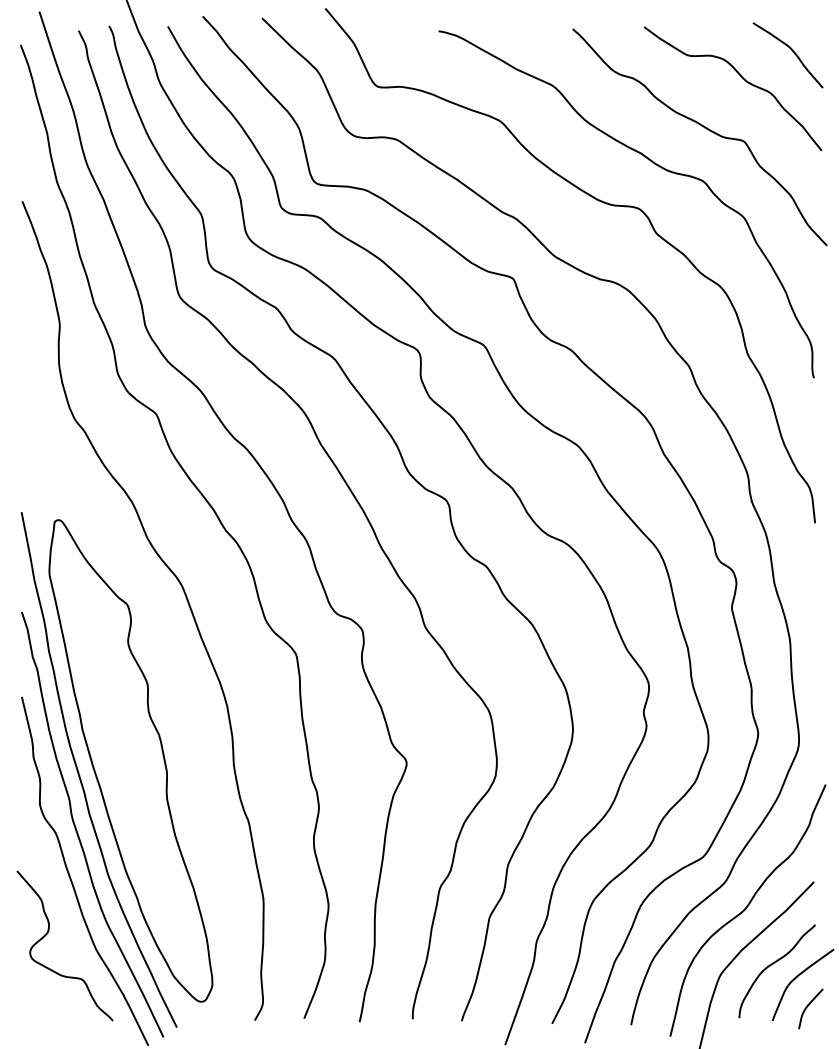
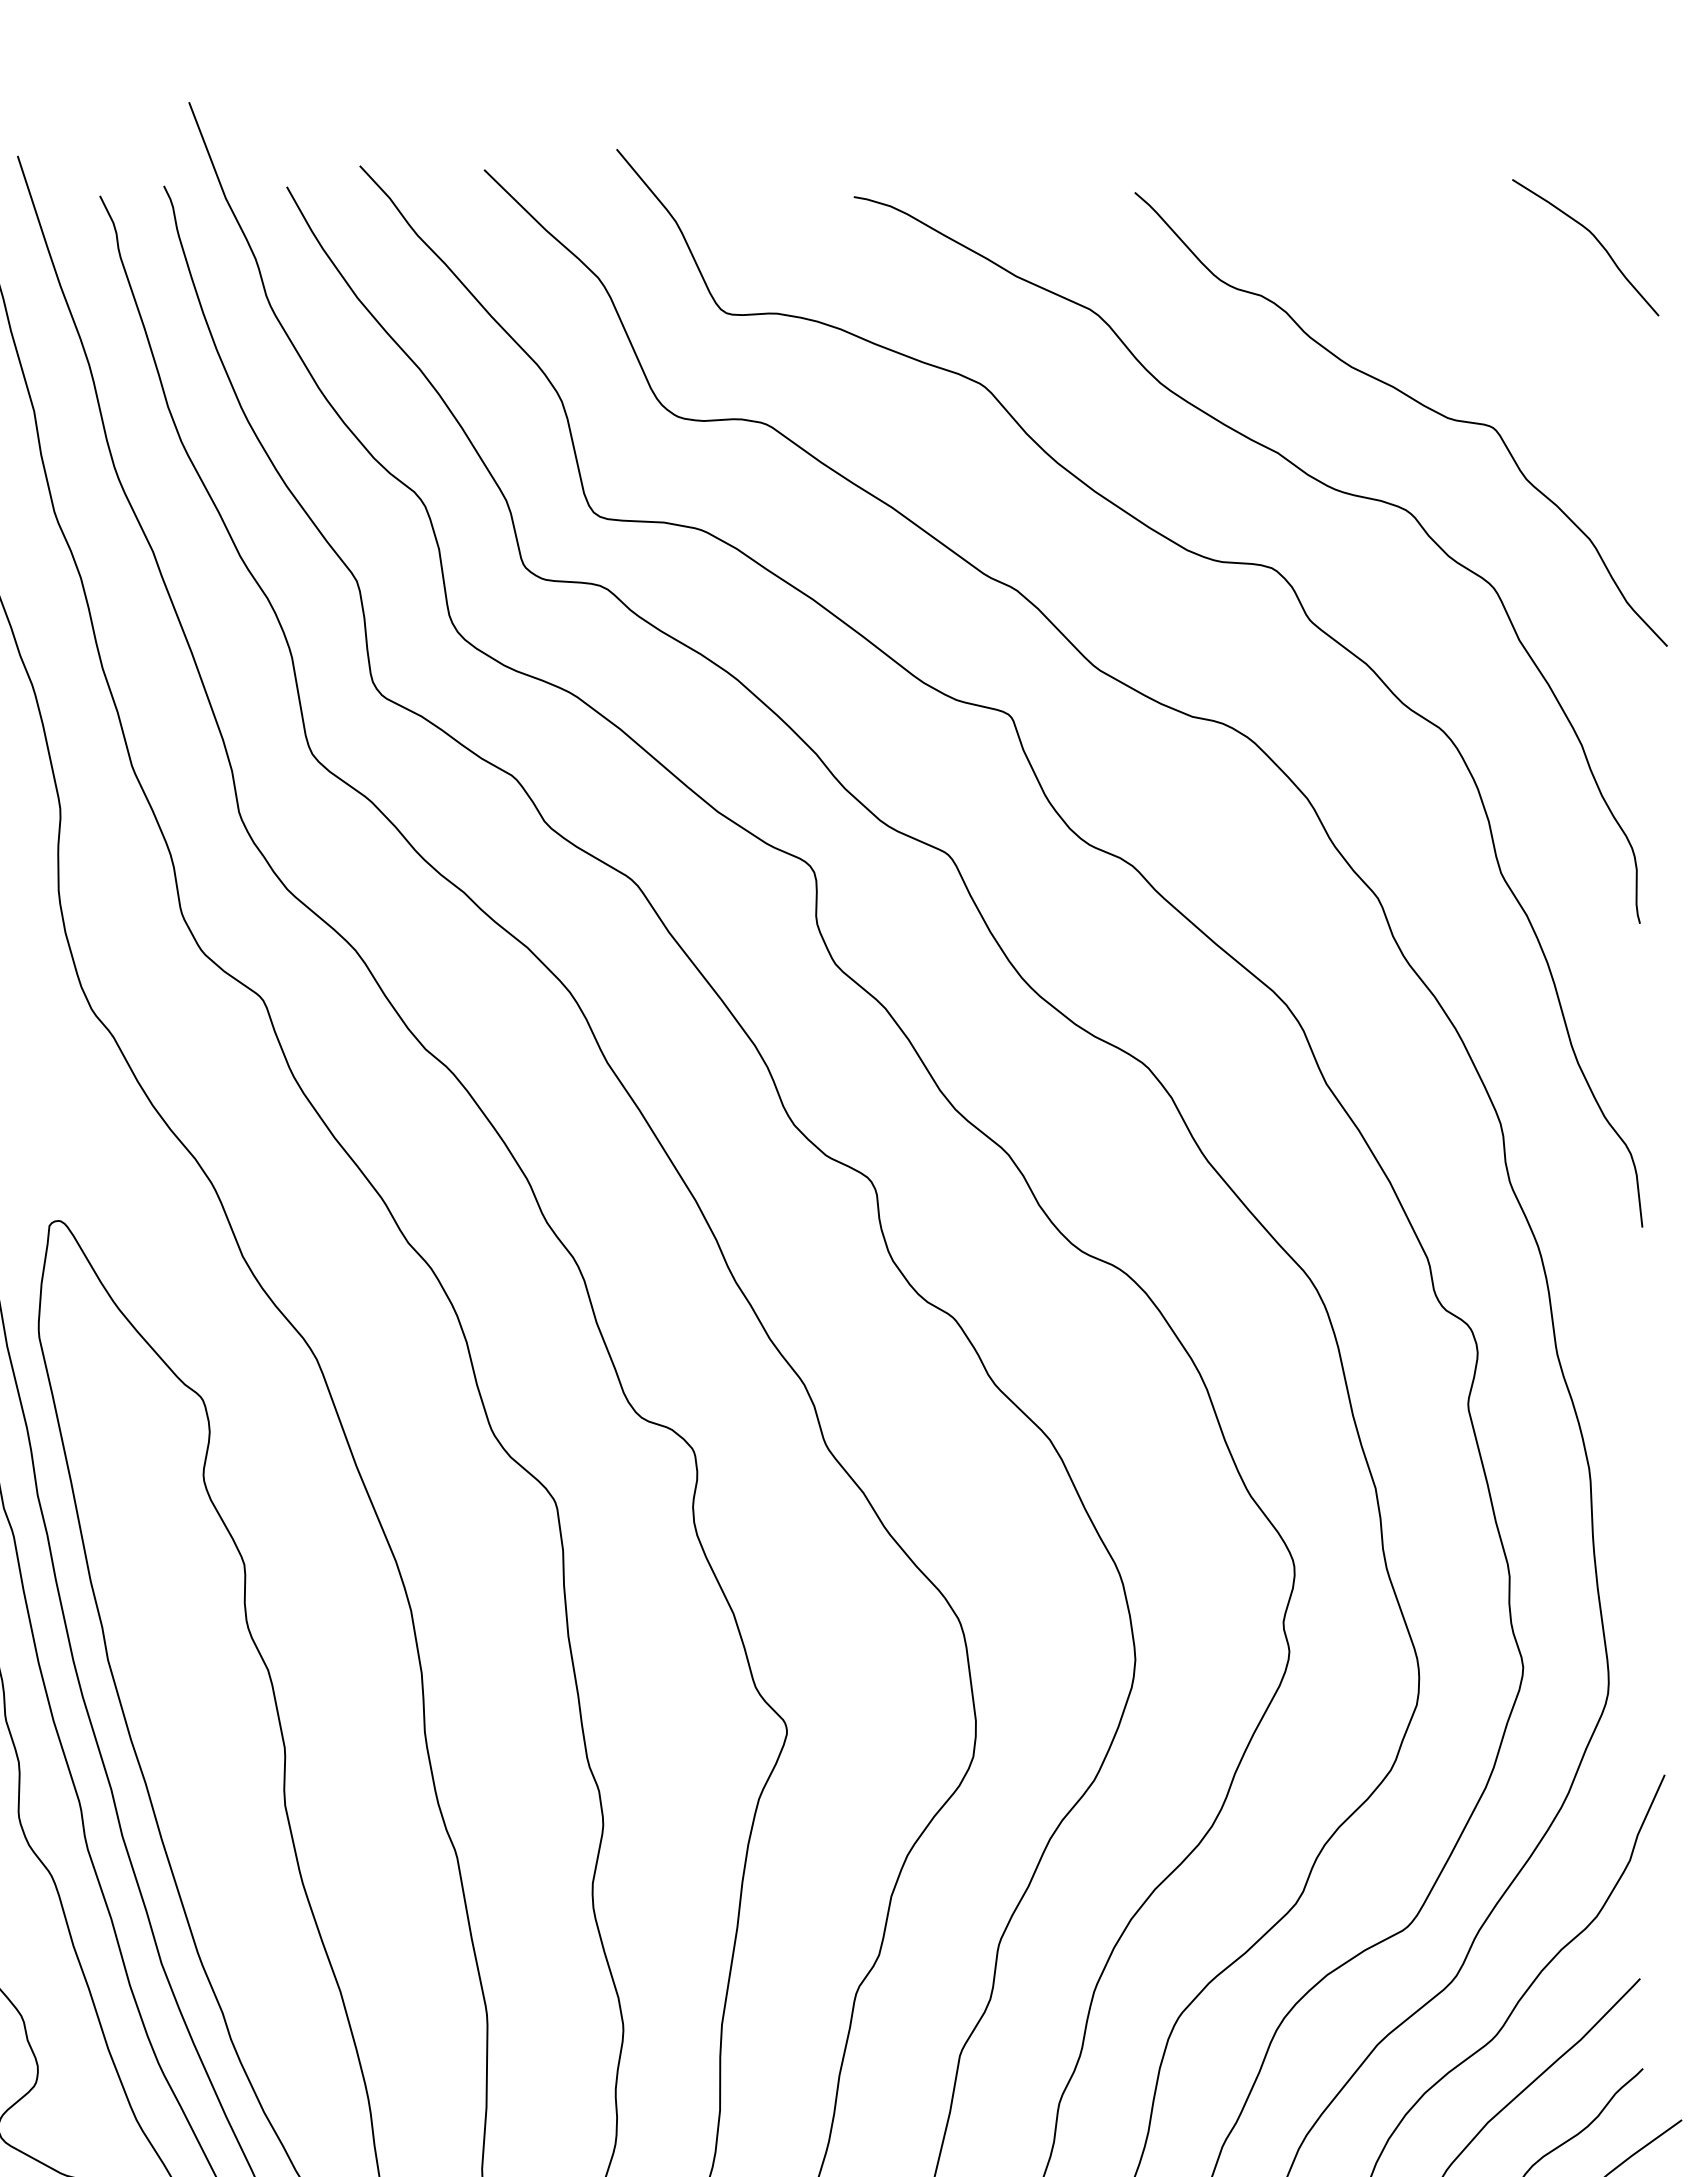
curve: (742, 78) -> (1490, 296), removed

